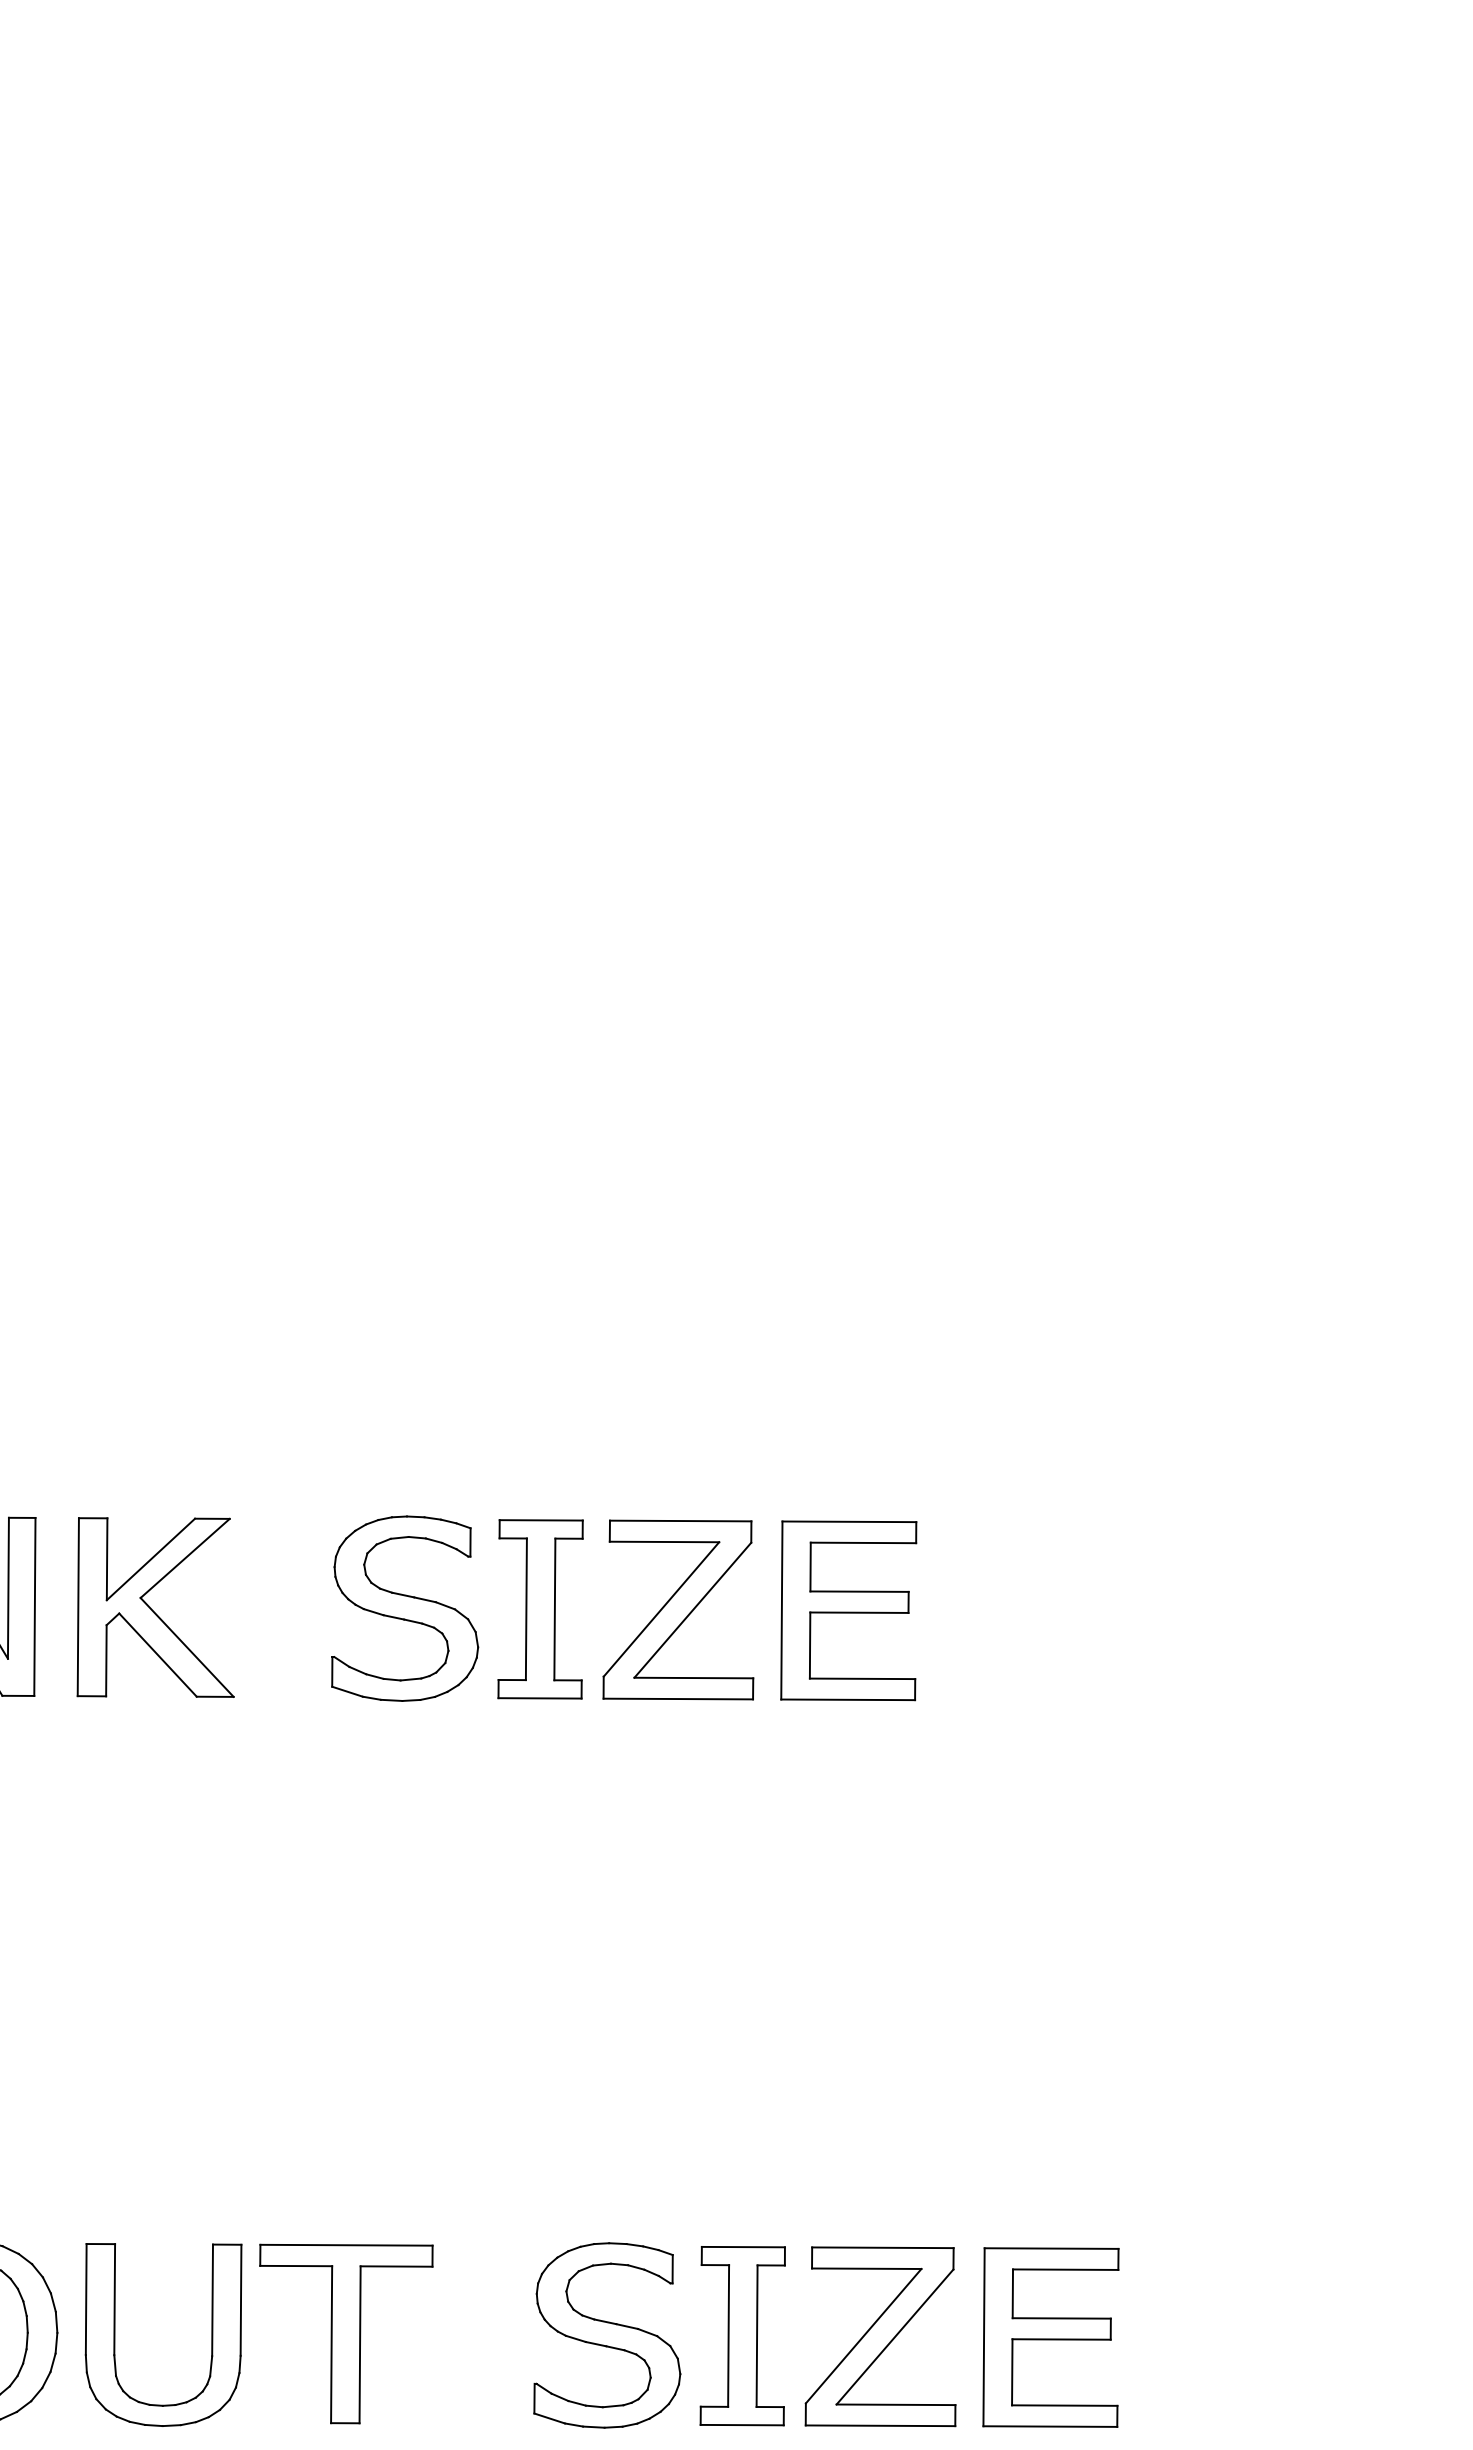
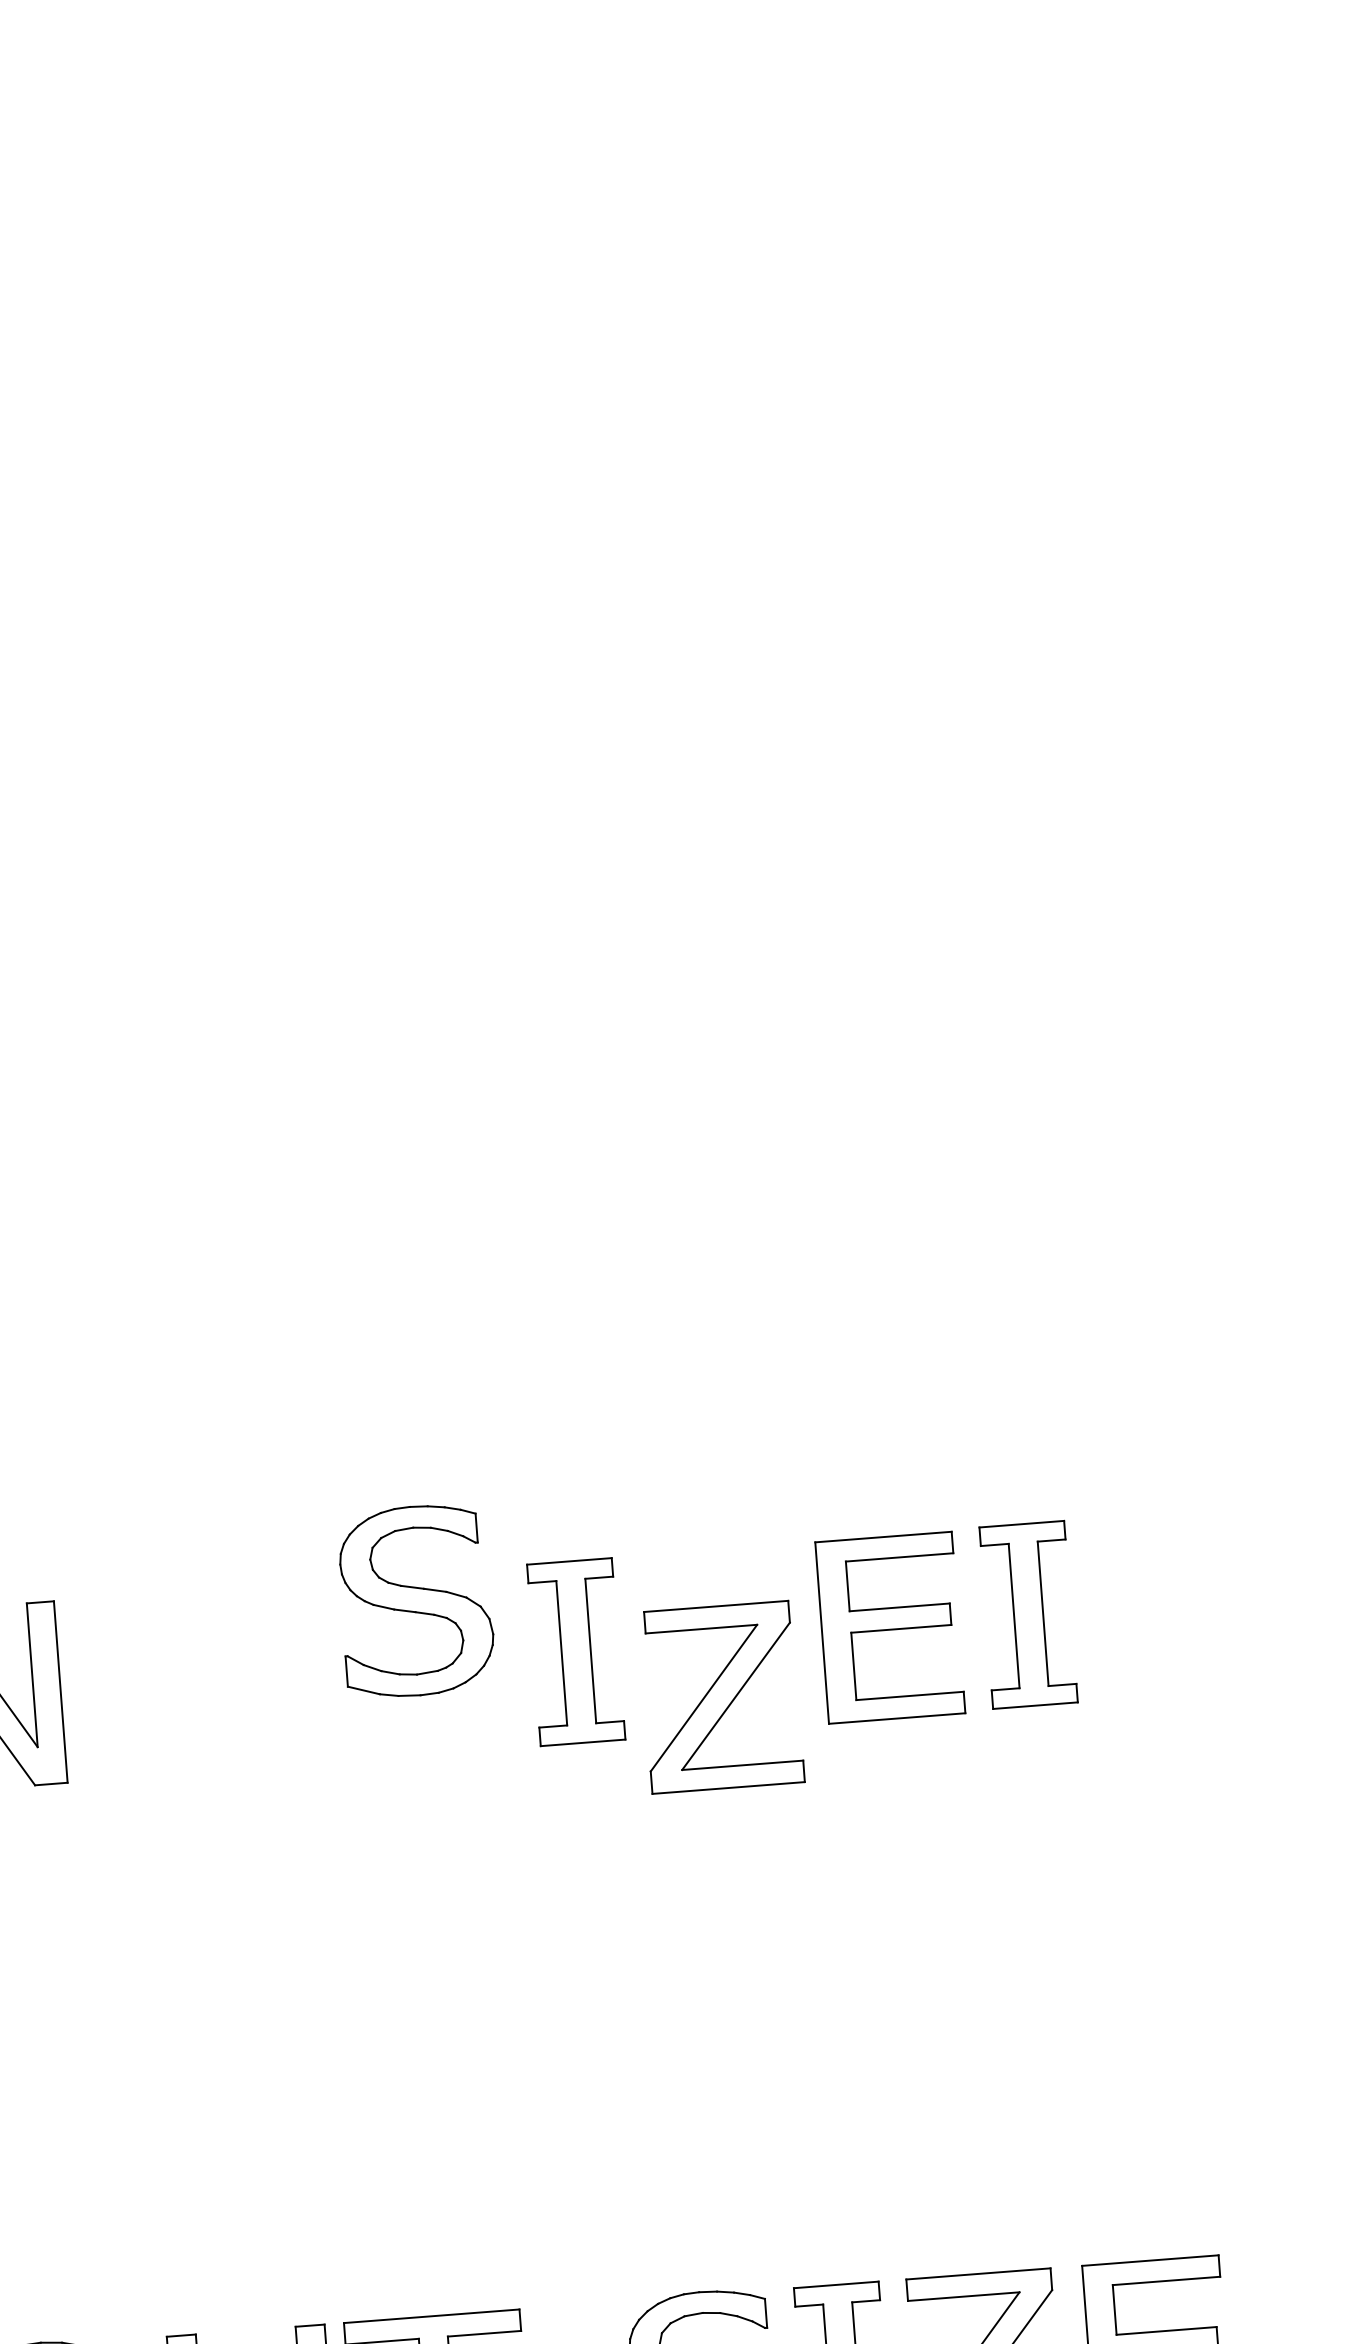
part: (155, 1607) -> (183, 1682), removed
part: (405, 1608) -> (415, 1600), moved
part: (678, 1609) -> (721, 1696), moved
part: (984, 1609) -> (1028, 1615), added

